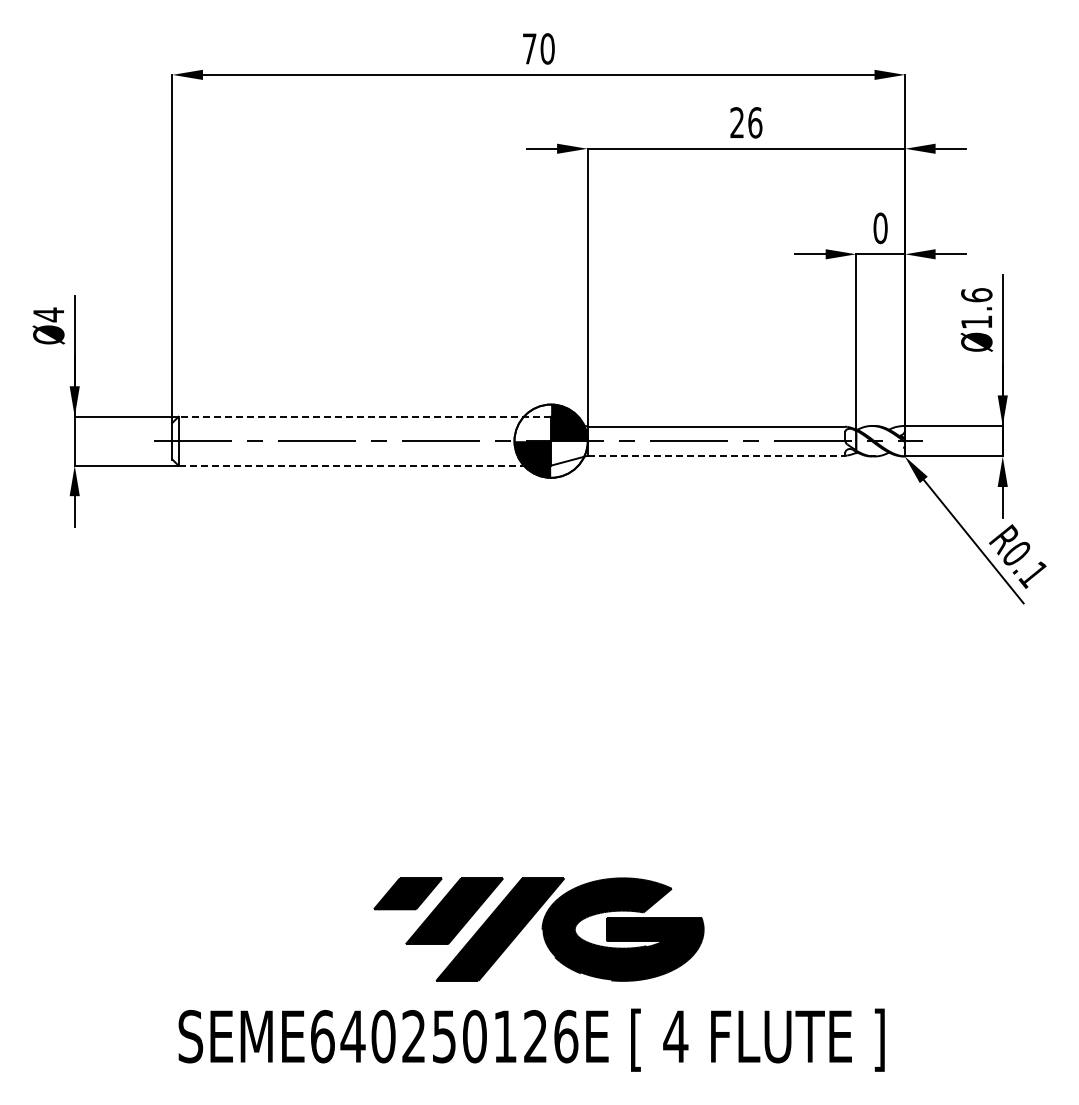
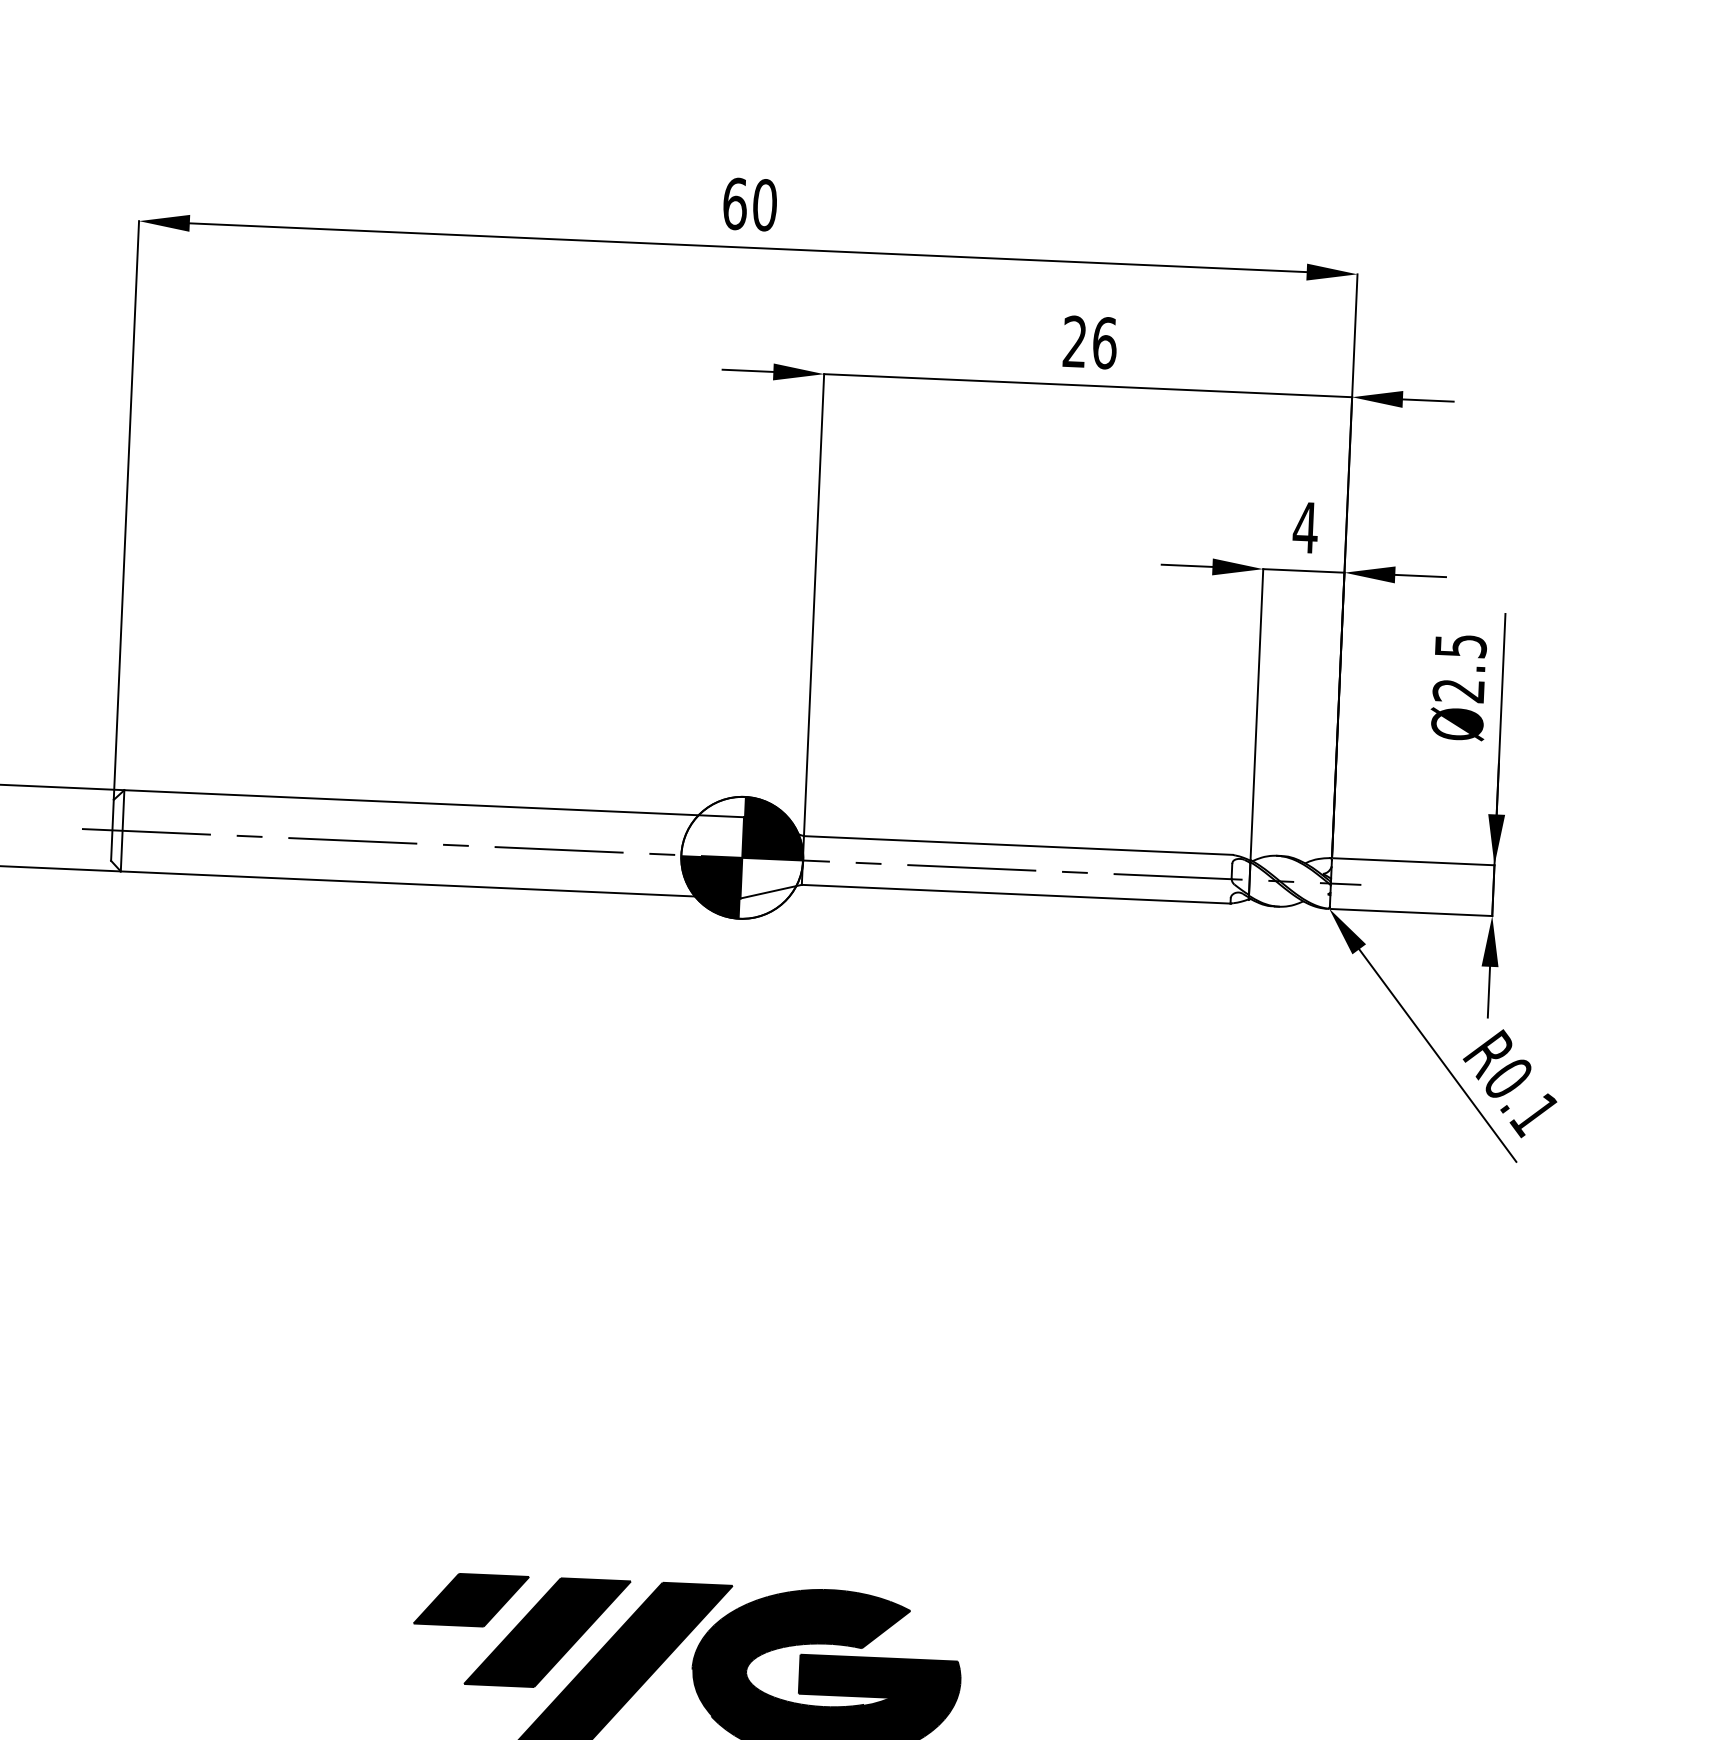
text: (529, 48) -> (734, 203), 70 -> 60
text: (880, 228) -> (1305, 528), 0 -> 4
text: (976, 308) -> (1459, 668), Ø1.6 -> Ø2.5
line: (364, 416) -> (433, 803), dashed -> solid
line: (716, 455) -> (1016, 893), dashed -> solid
line: (365, 465) -> (431, 884), dashed -> solid

